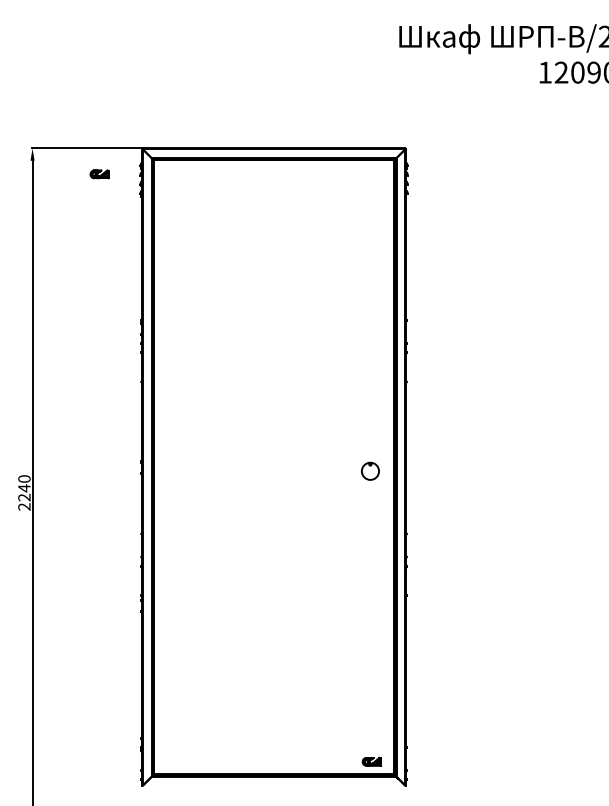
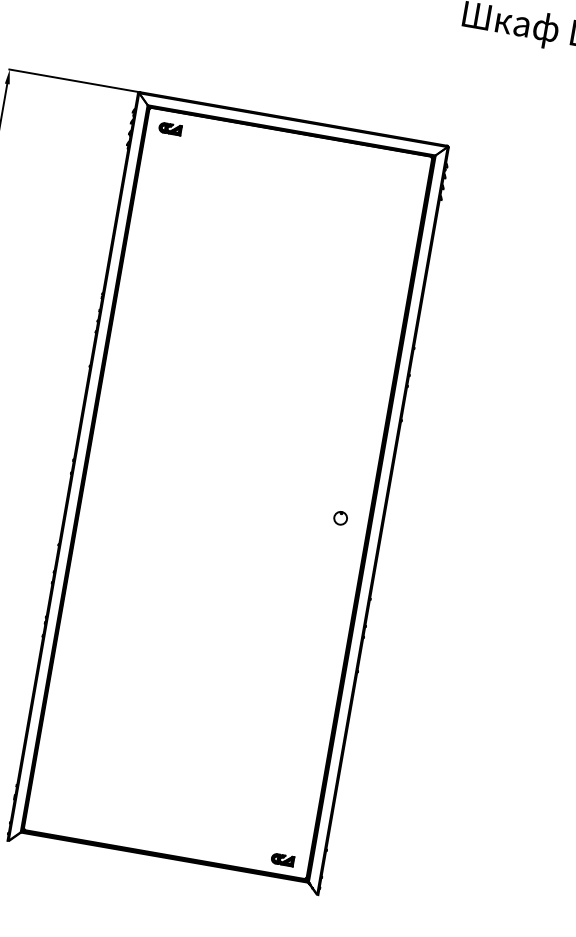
part: (99, 174) -> (170, 129), moved
circle: (370, 471) -> (340, 518), size x0.62

